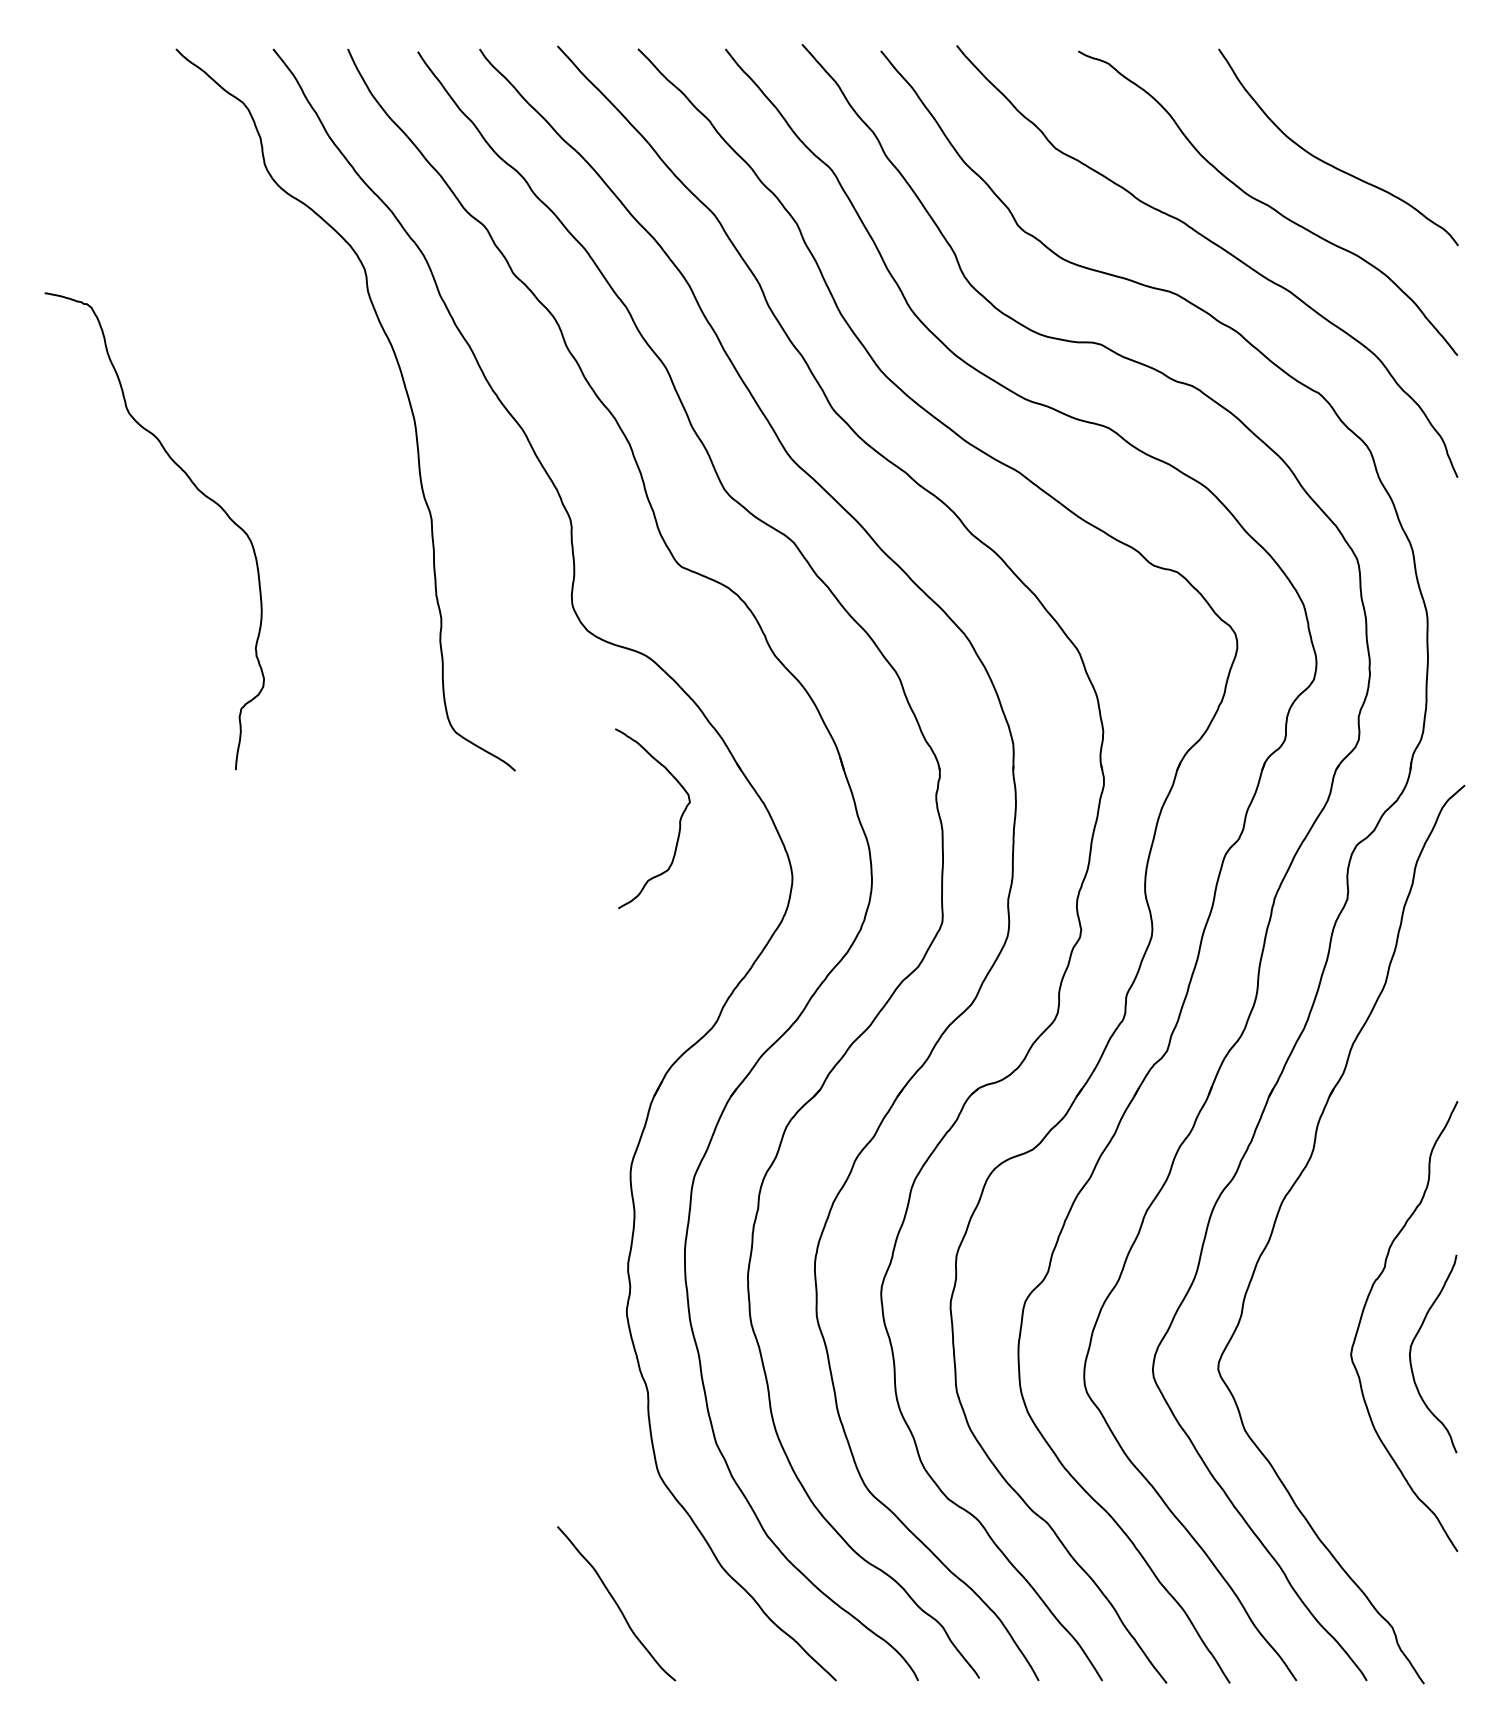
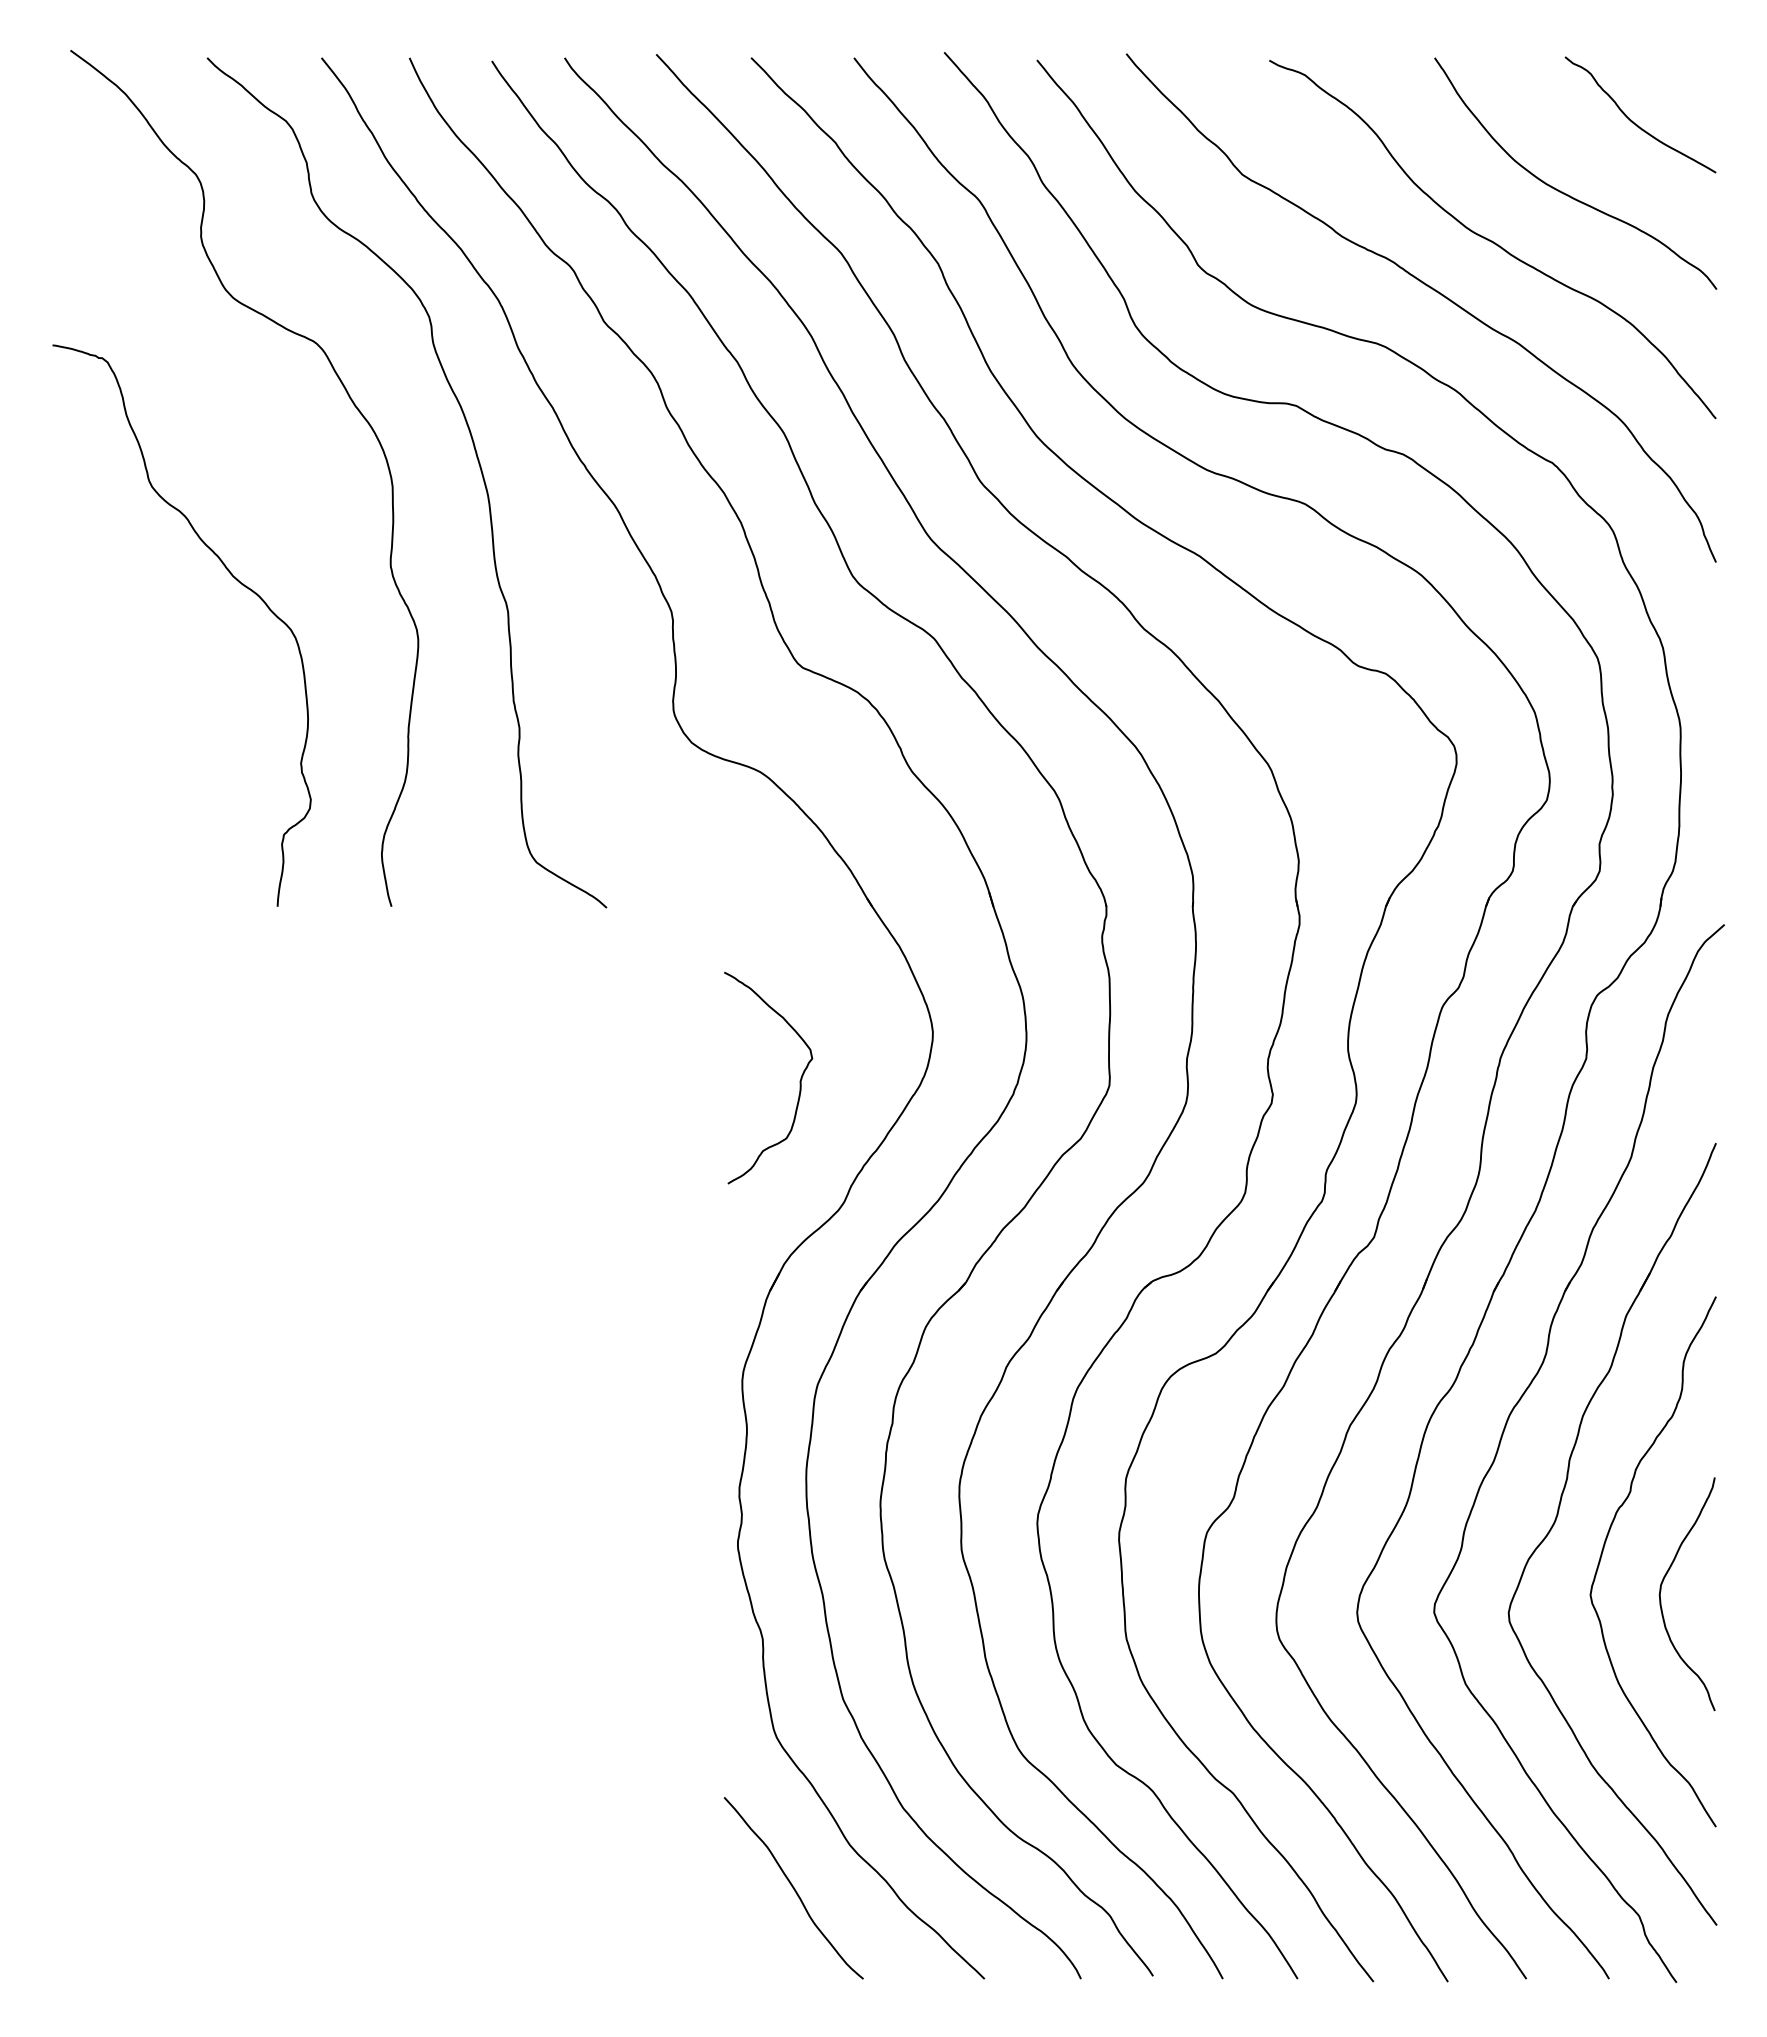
curve: (1390, 104) -> (1636, 123), added
curve: (301, 345) -> (354, 406), added
curve: (679, 821) -> (799, 1081), moved
part: (1323, 1287) -> (1558, 1515), added
curve: (616, 1603) -> (793, 1888), moved

